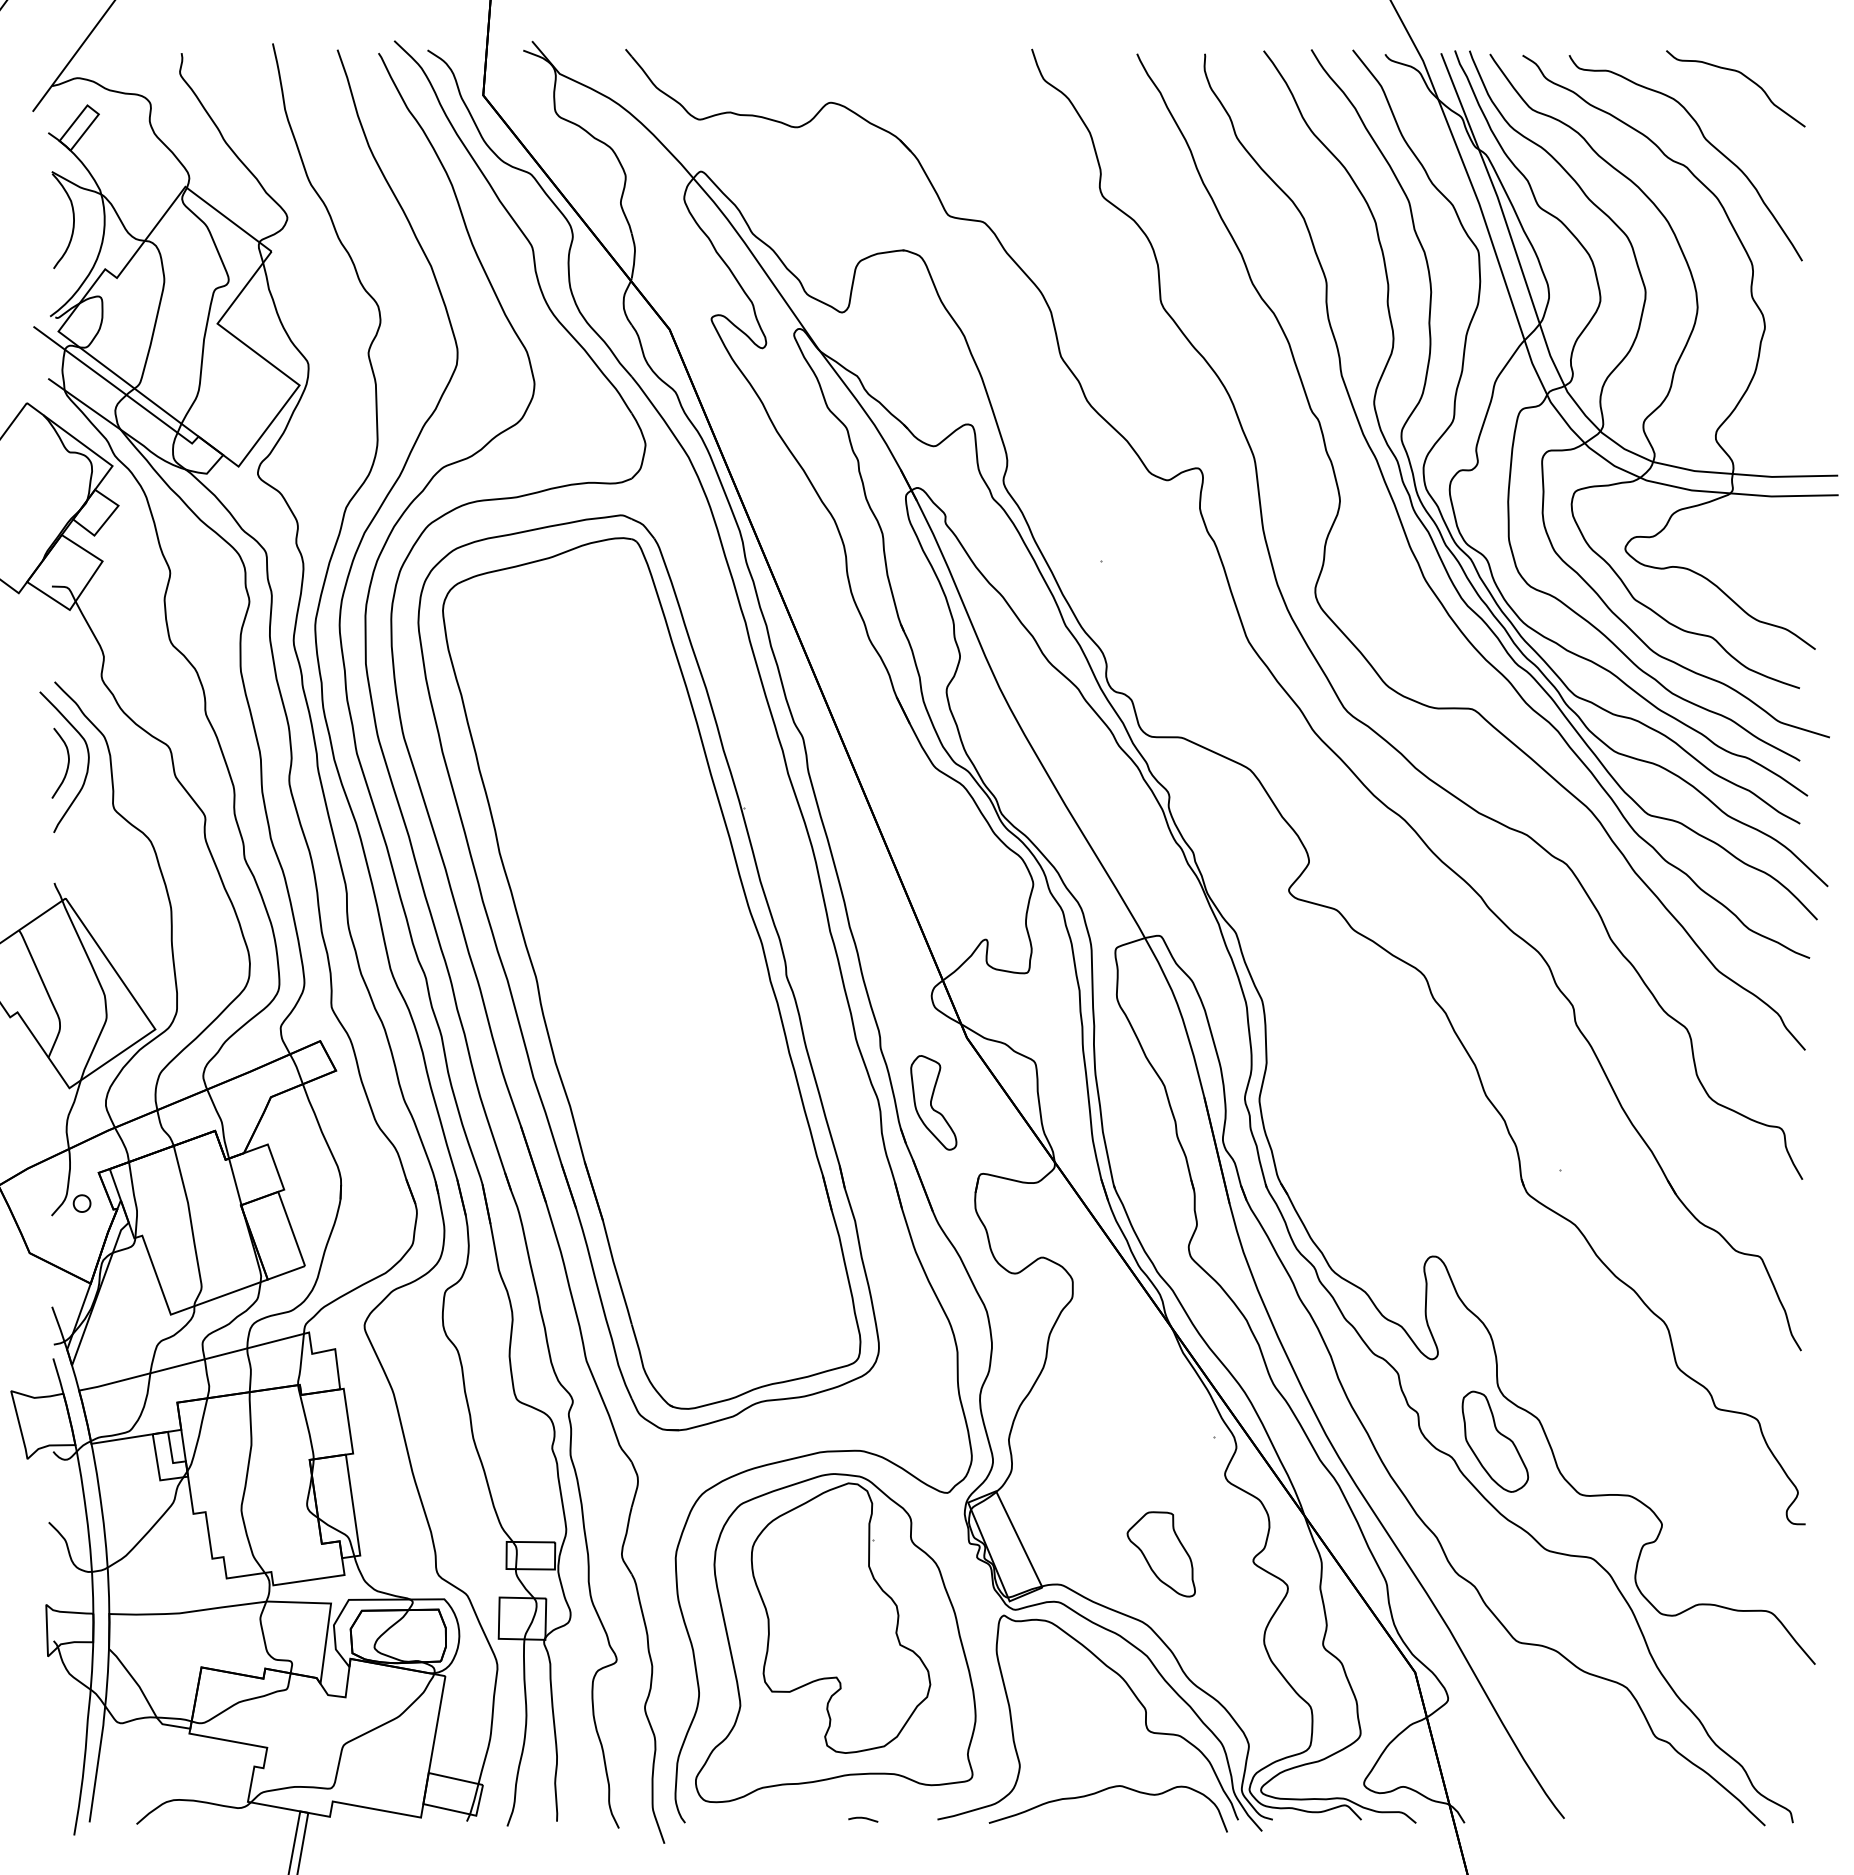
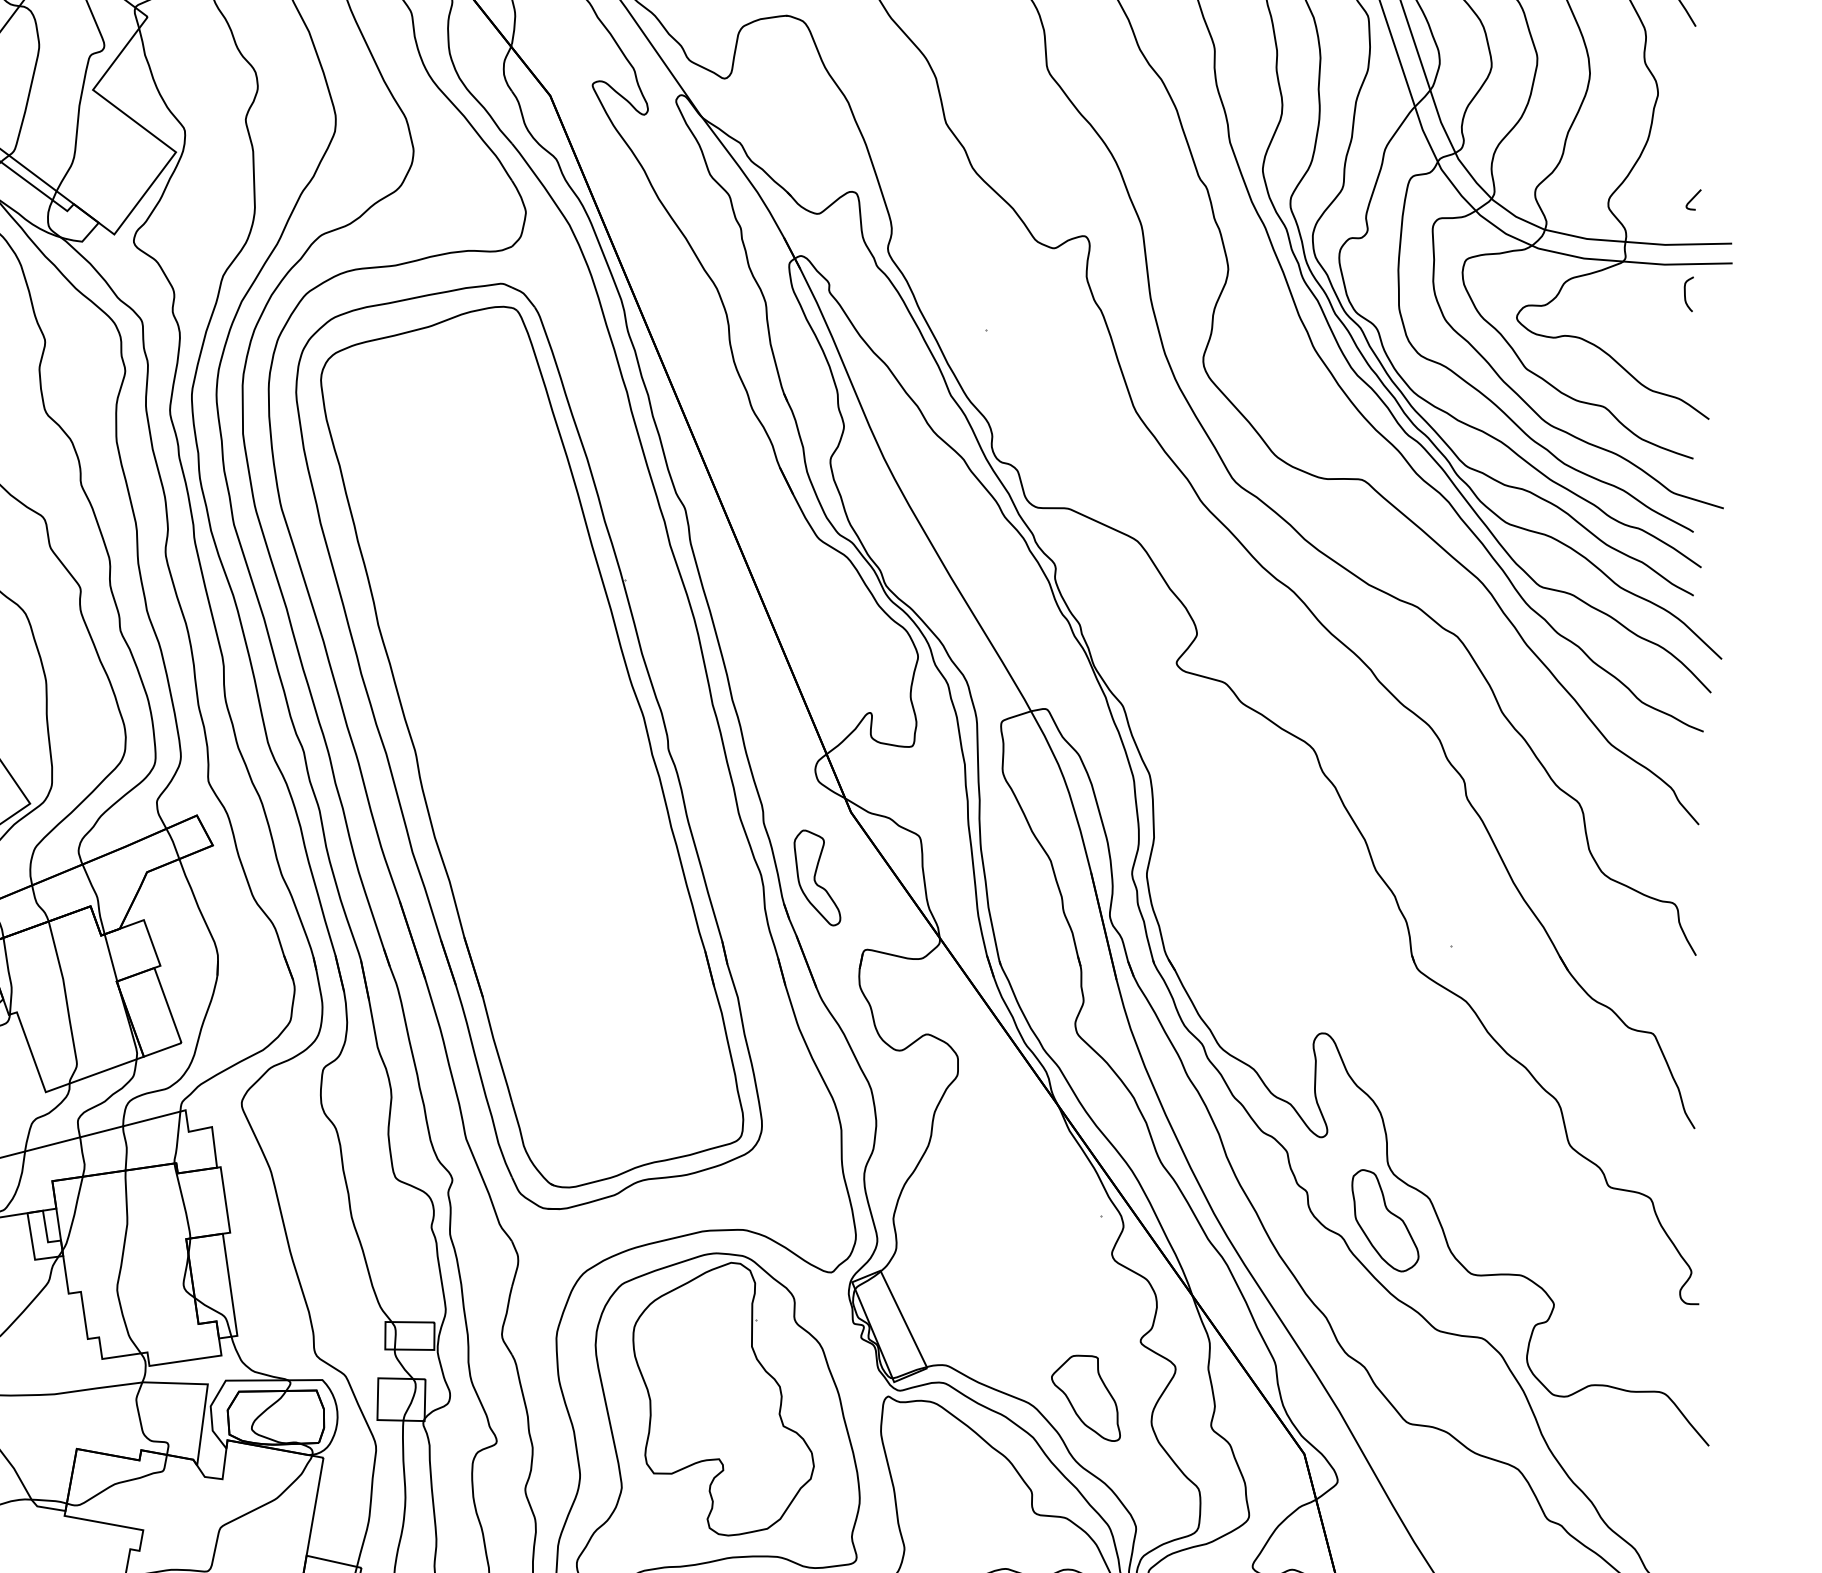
curve: (1799, 432) -> (1693, 199), added
curve: (1792, 525) -> (1685, 294), added
part: (1160, 1554) -> (1085, 1398), moved

